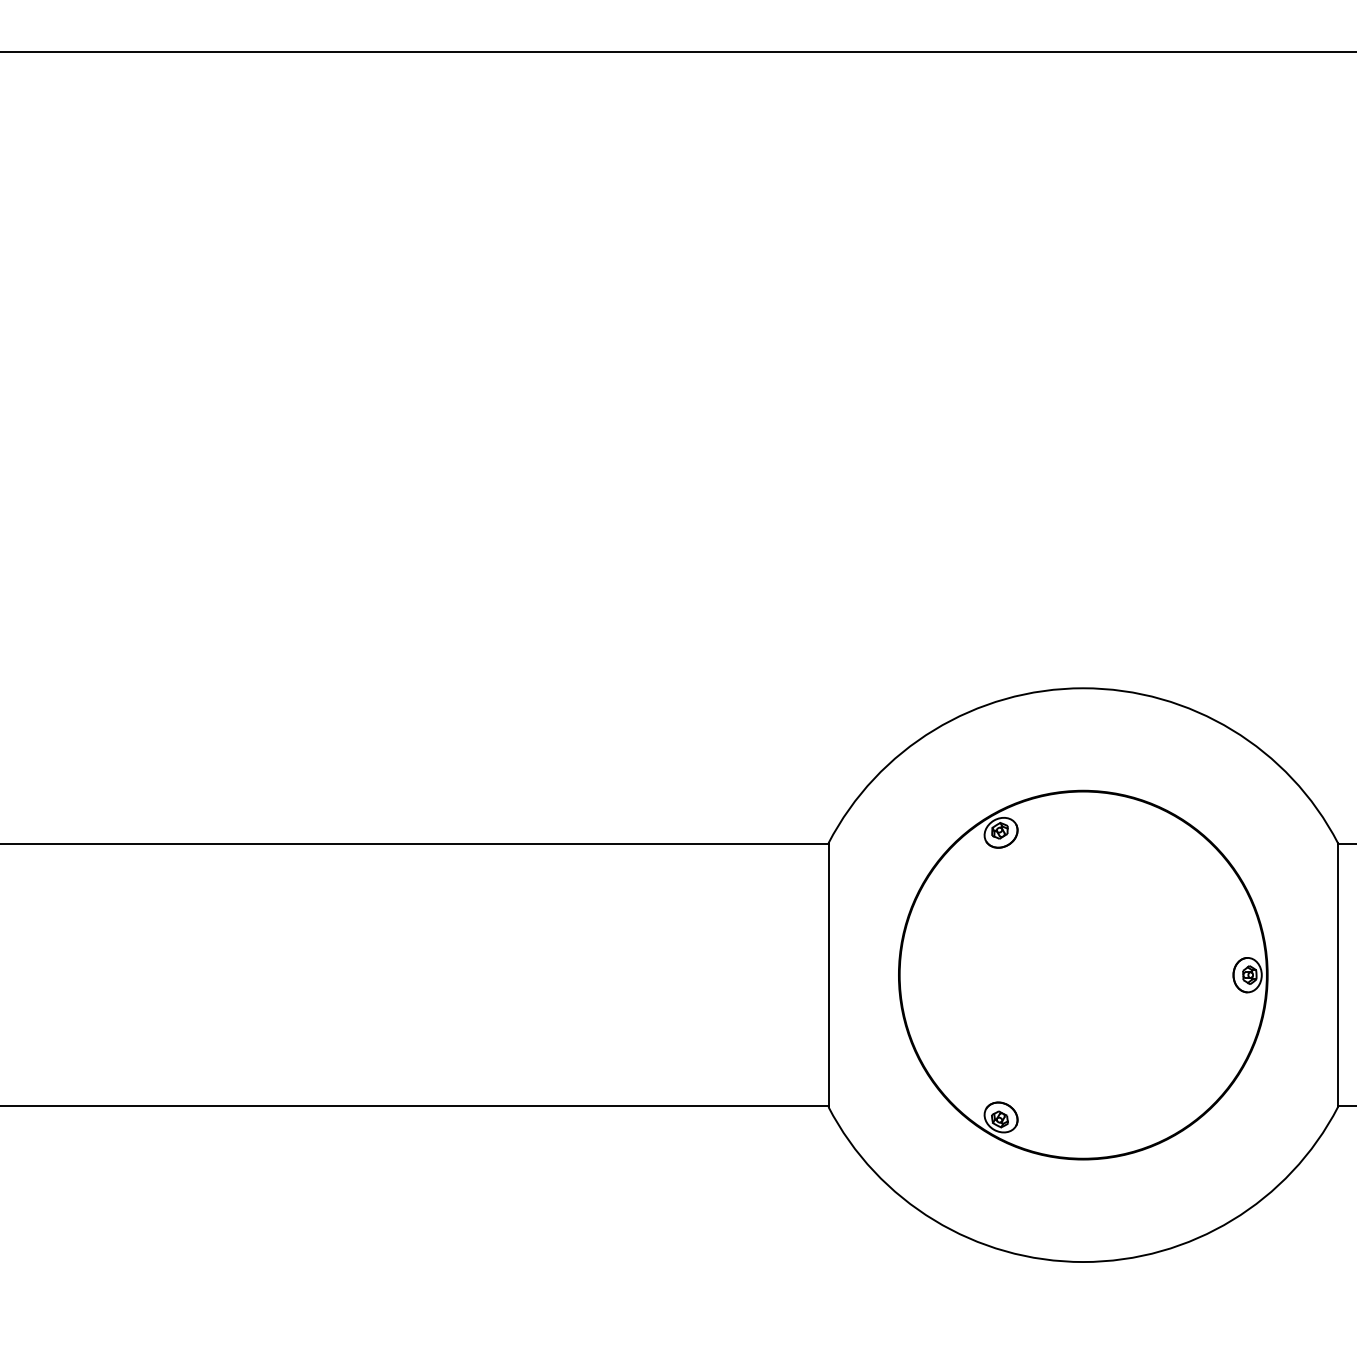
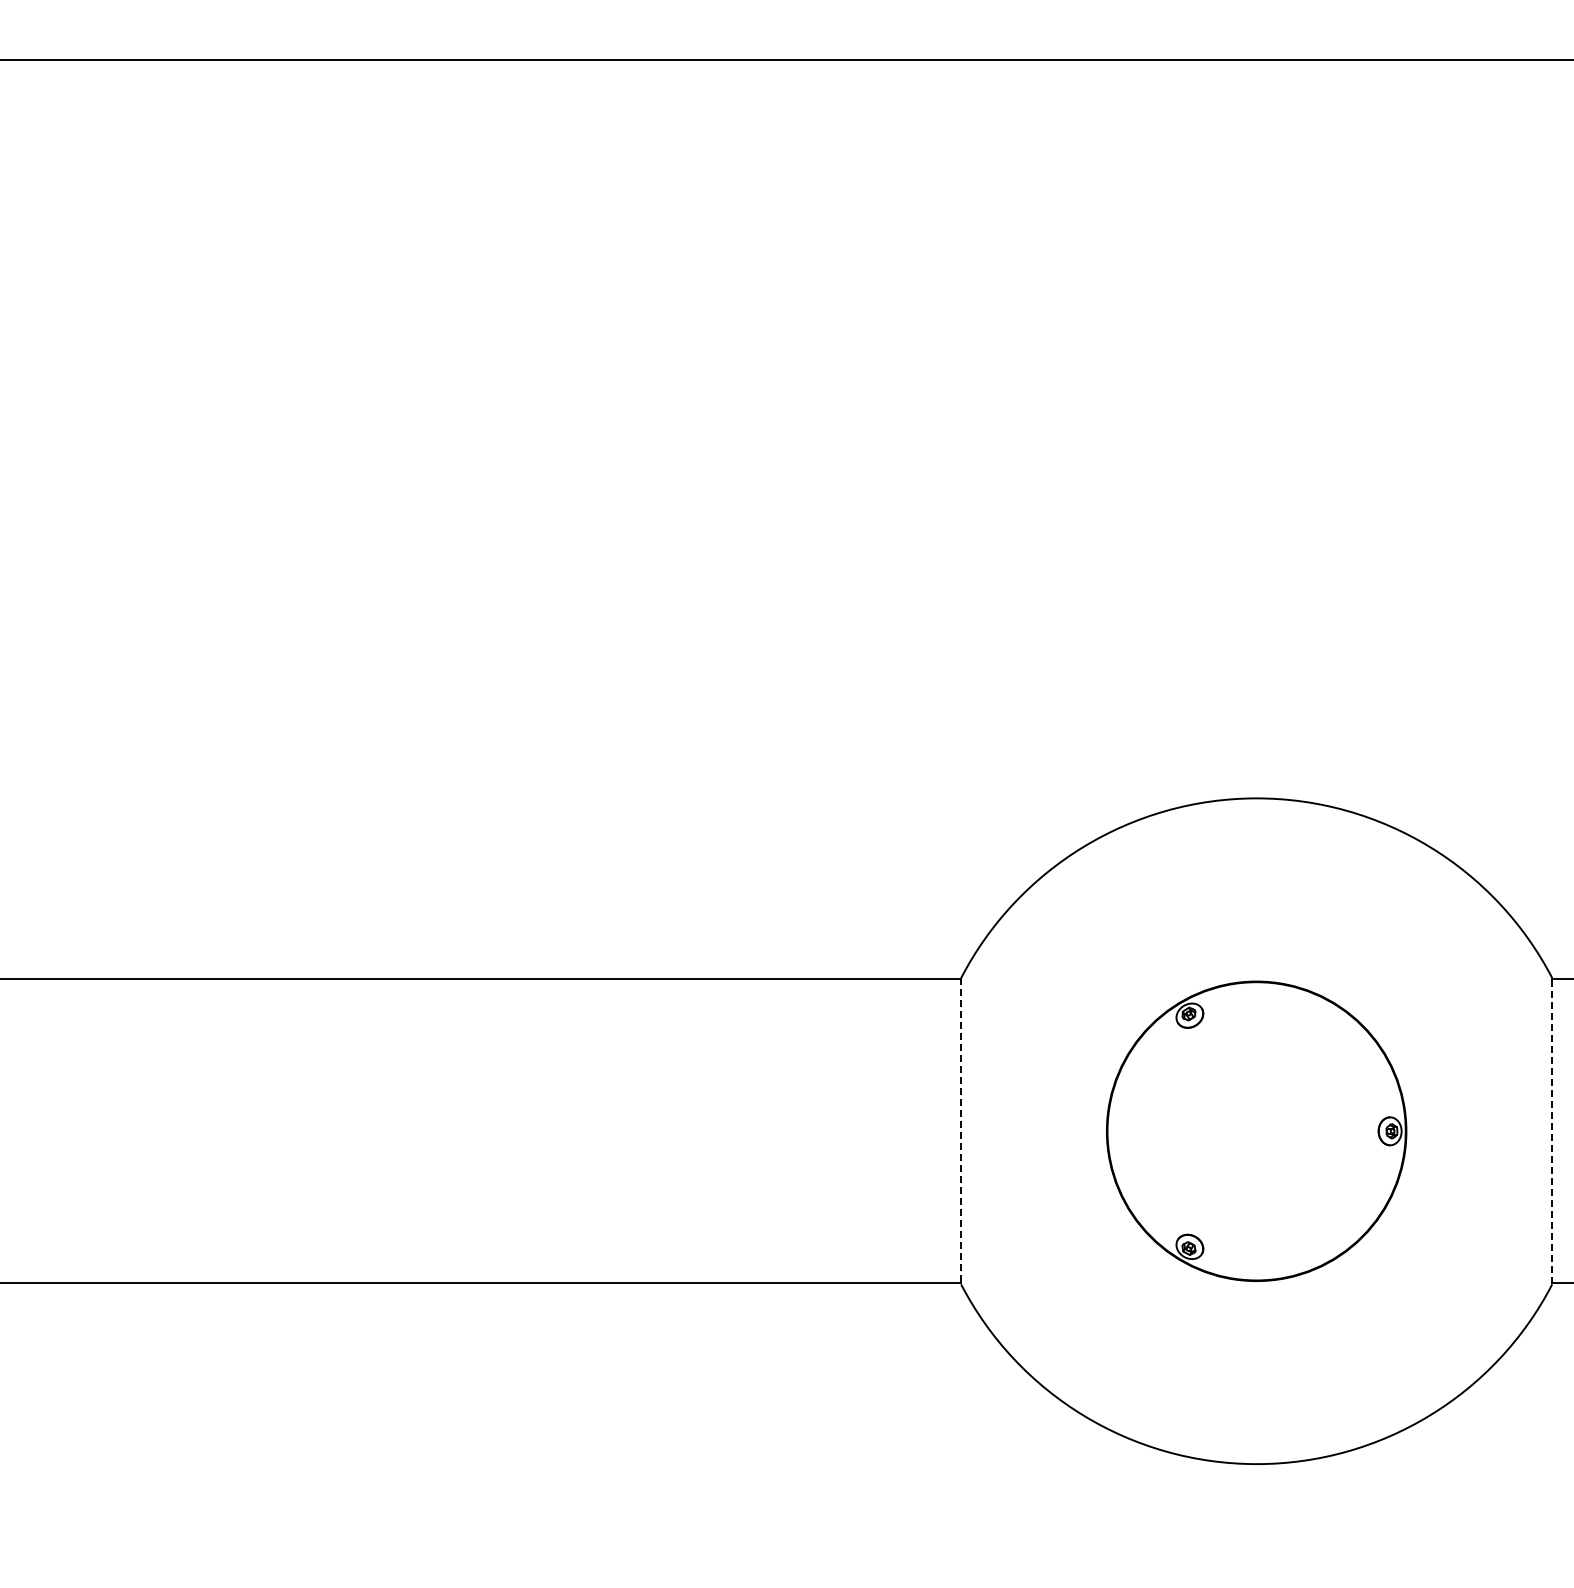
line: (1338, 974) -> (1552, 1130), solid -> dashed
line: (828, 975) -> (961, 1131), solid -> dashed
part: (1083, 975) -> (1256, 1131), size x0.7

